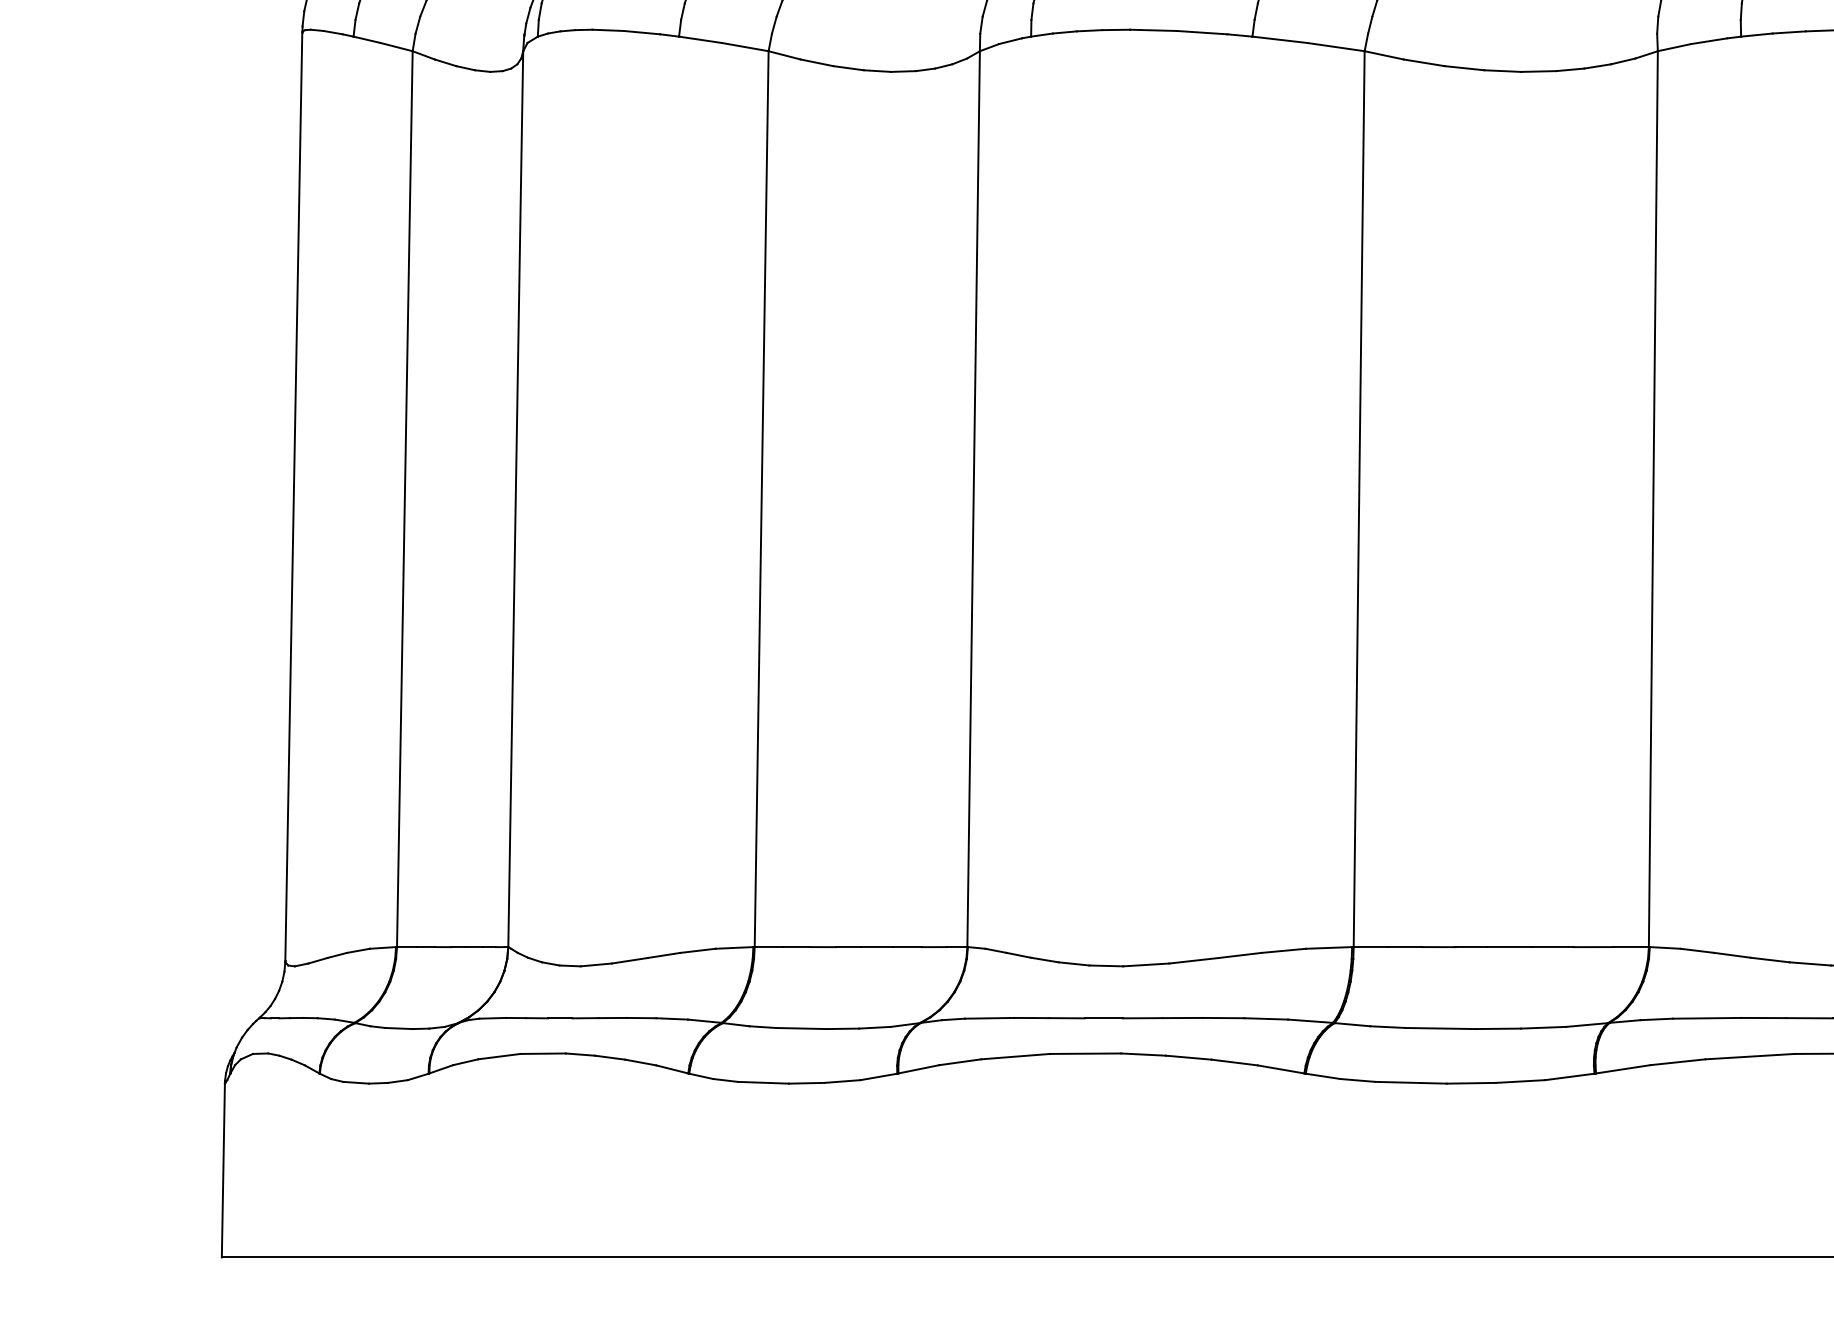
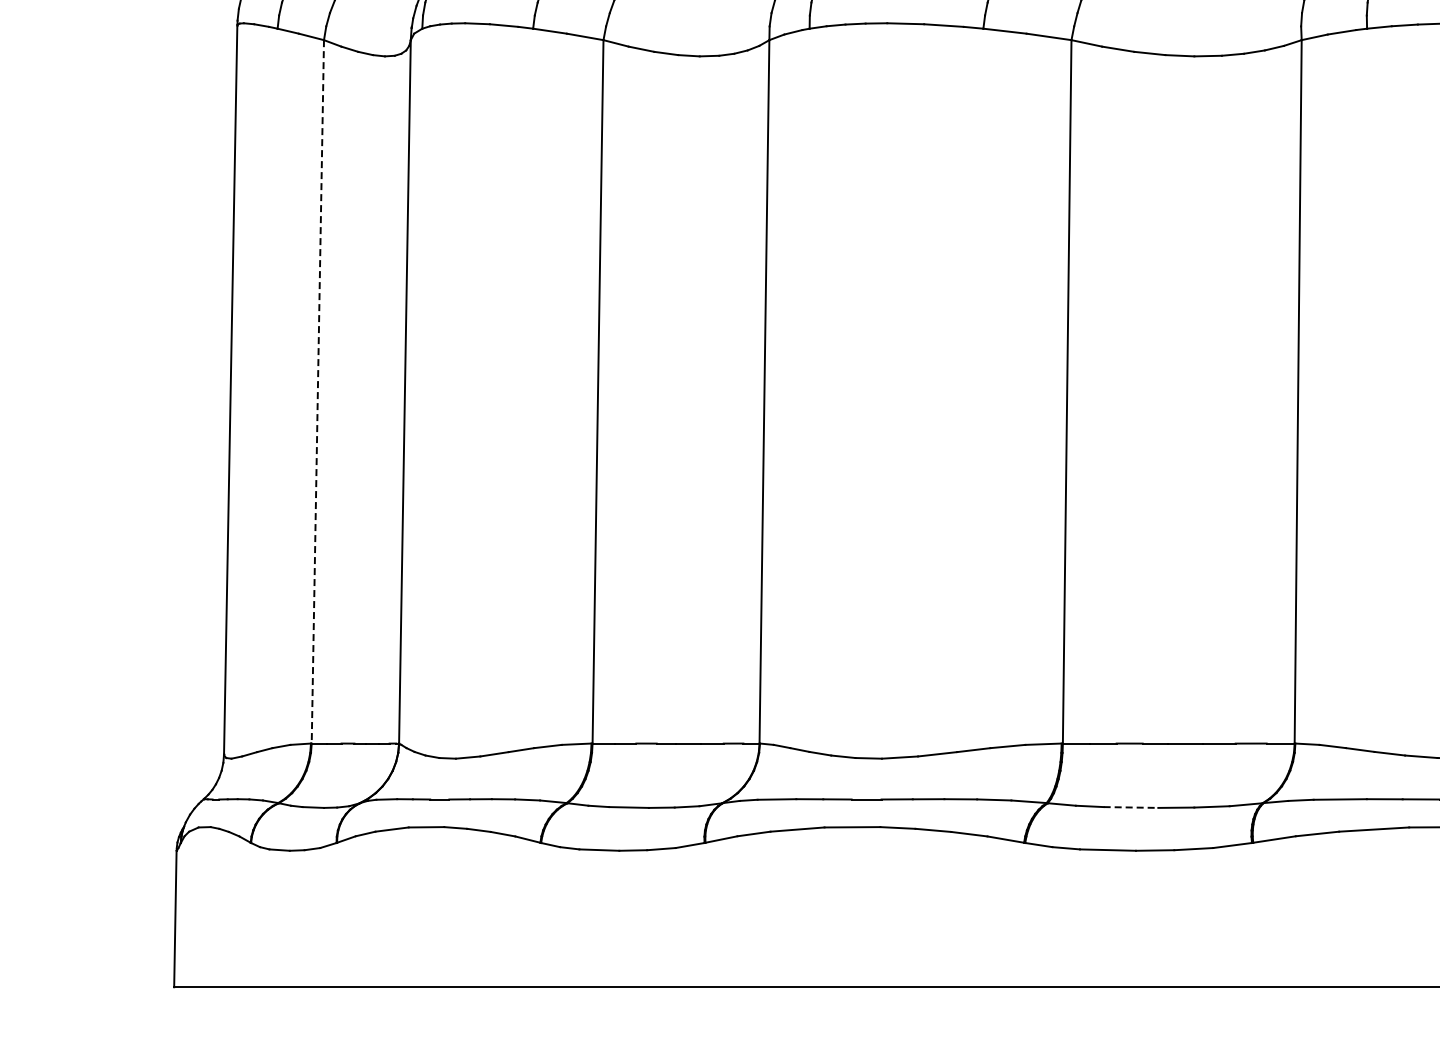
line: (404, 498) -> (317, 391), solid -> dashed
line: (1441, 1028) -> (1131, 807), solid -> dashed

